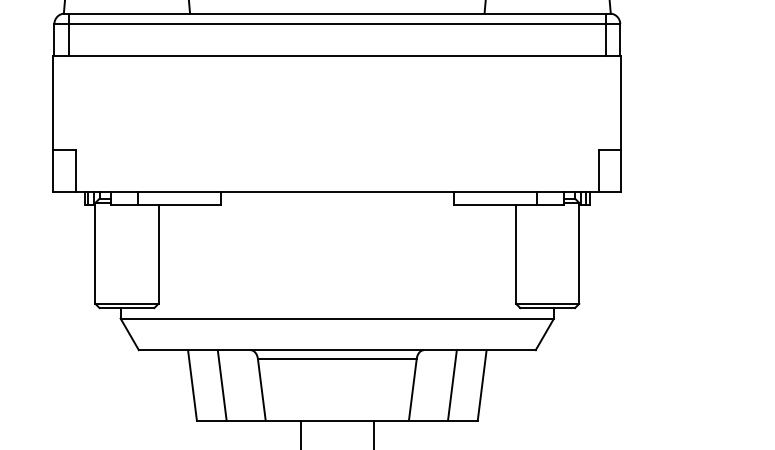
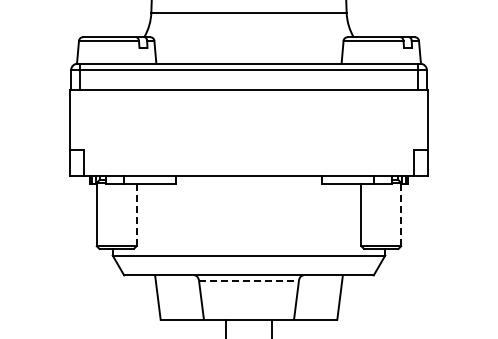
line: (158, 253) -> (136, 214), solid -> dashed
line: (579, 253) -> (401, 214), solid -> dashed
line: (338, 358) -> (249, 280), solid -> dashed
line: (222, 385) -> (176, 297), removed
line: (452, 385) -> (321, 297), removed

